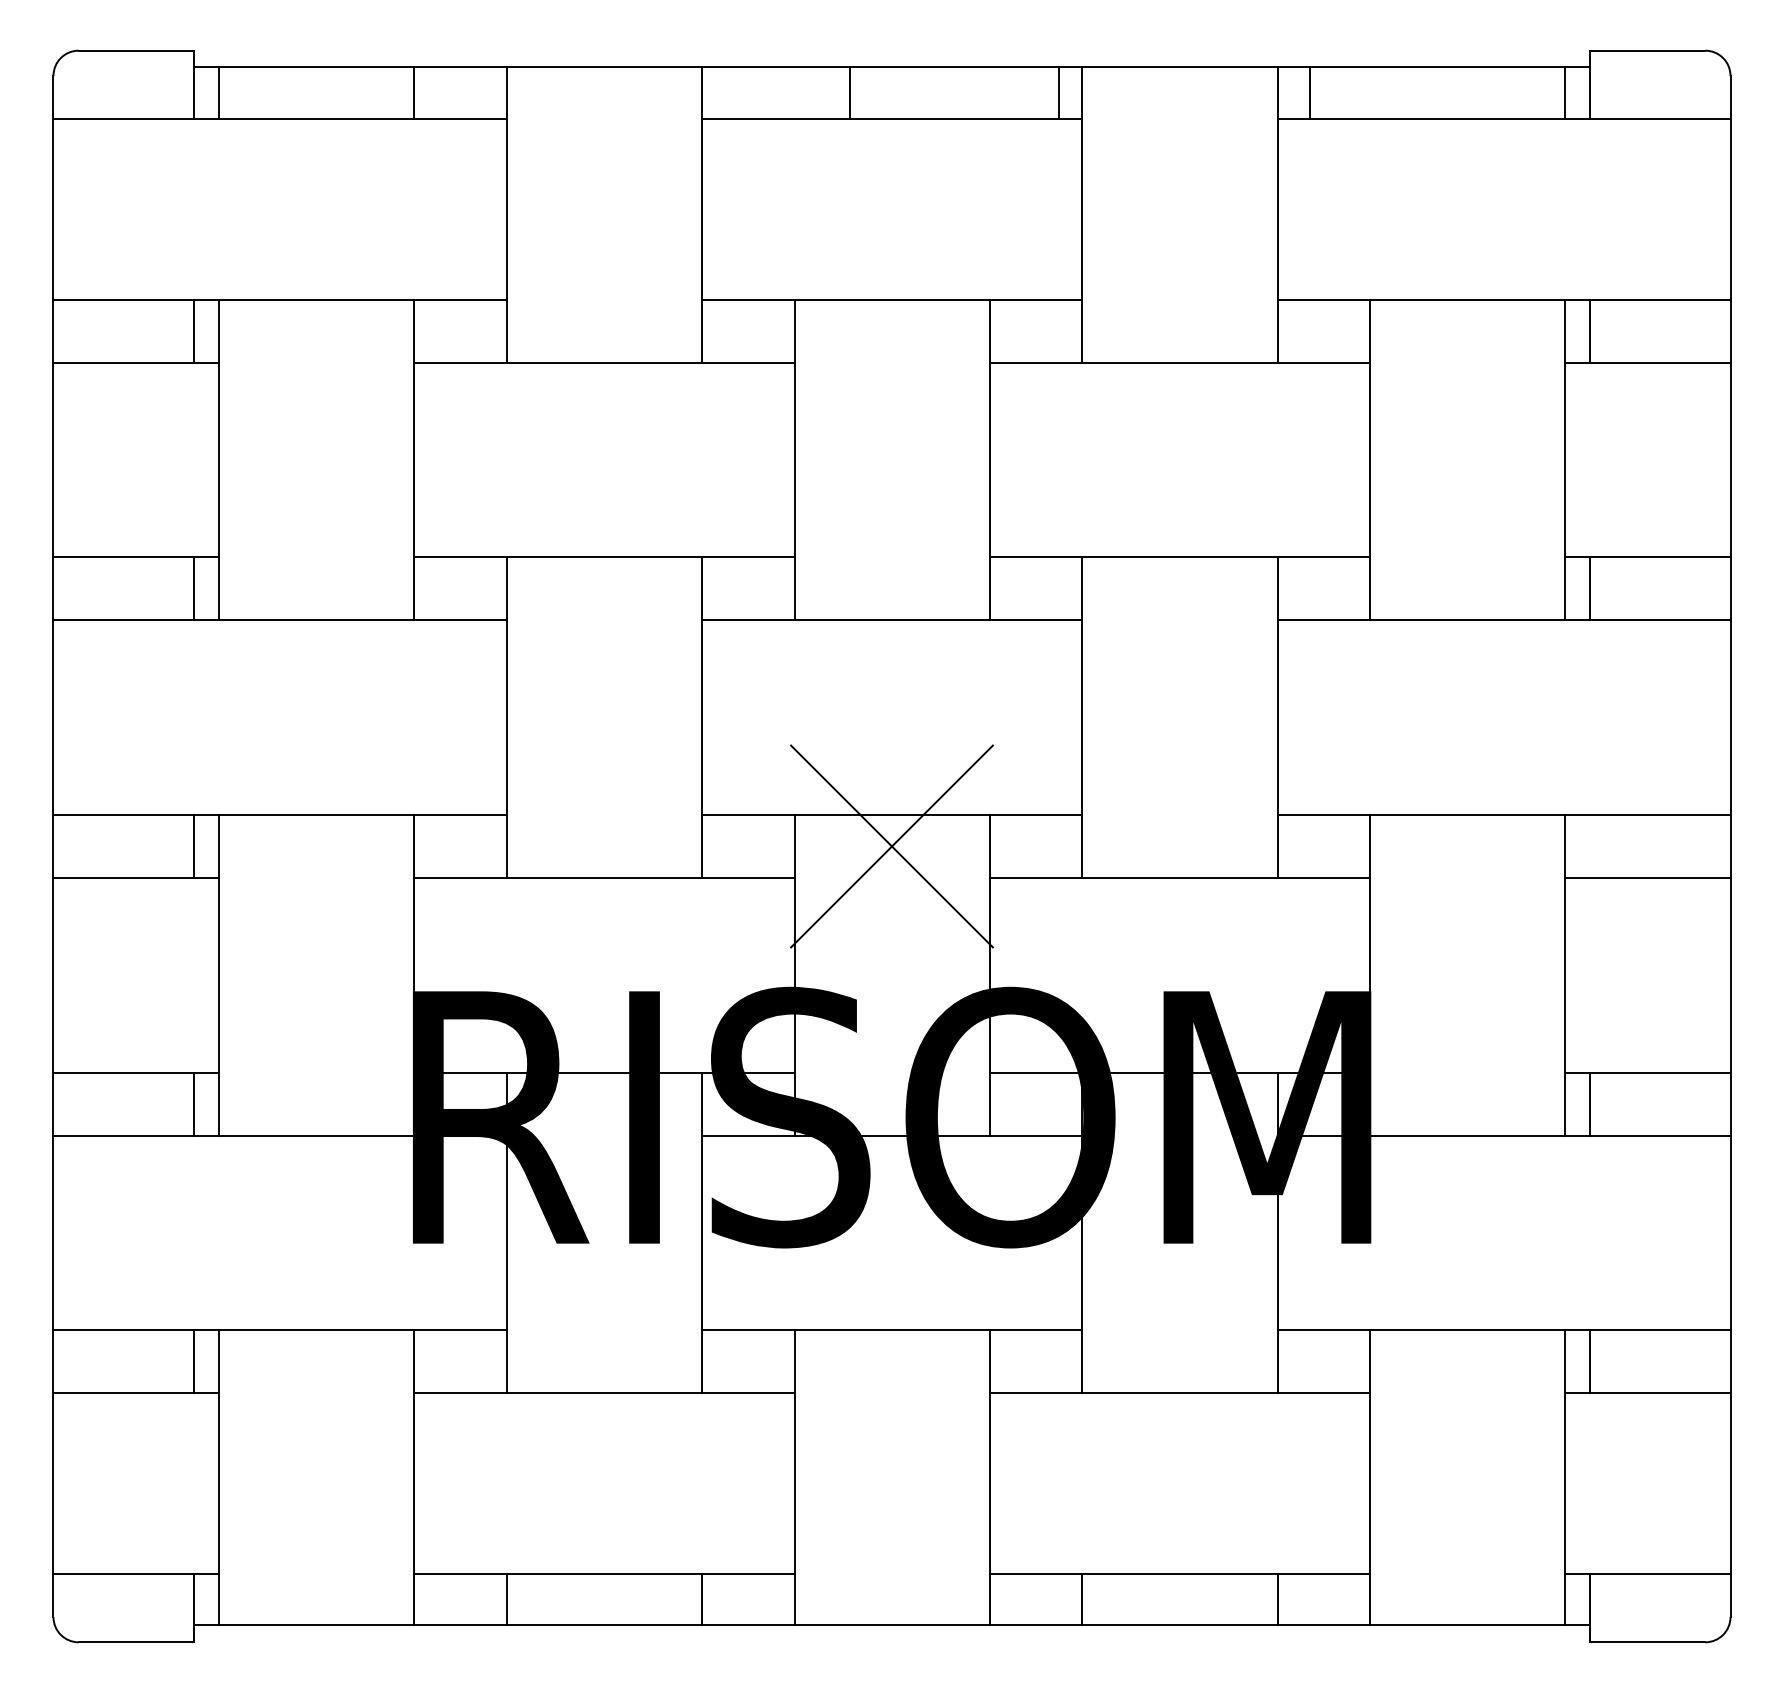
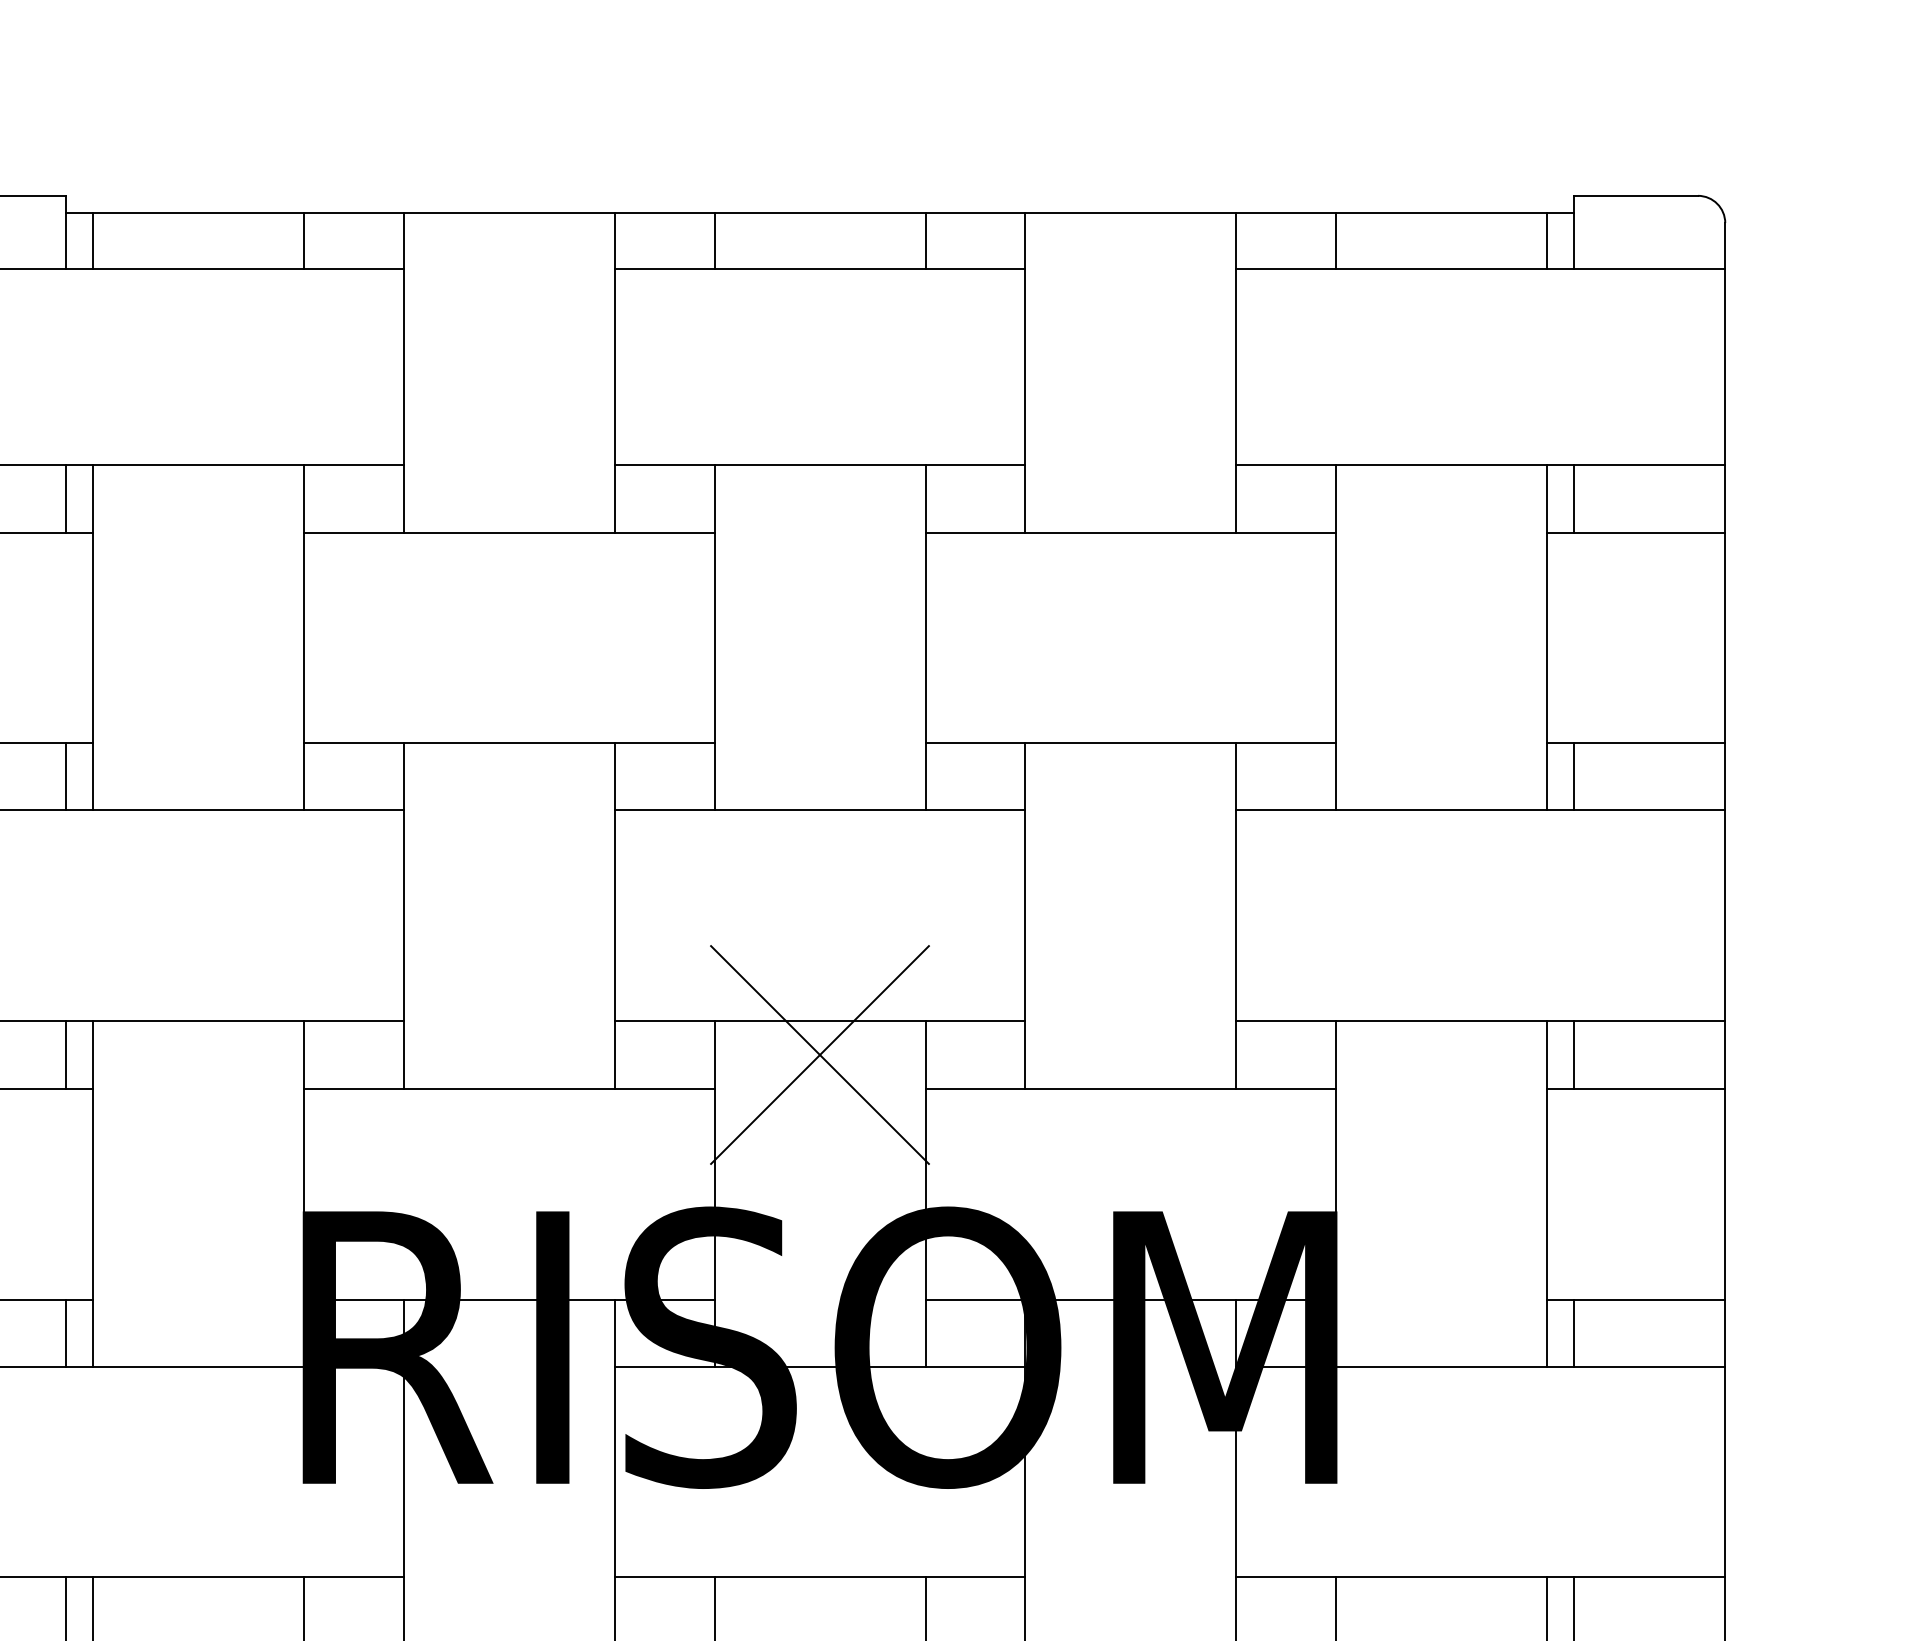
line: (849, 92) -> (714, 241), moved
line: (1058, 92) -> (925, 241), moved
line: (1309, 92) -> (1335, 241), moved
line: (1590, 846) -> (1574, 1055), added

